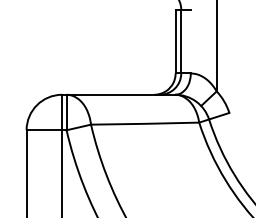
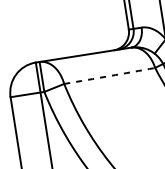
arc: (145, 123) -> (110, 75), solid -> dashed

